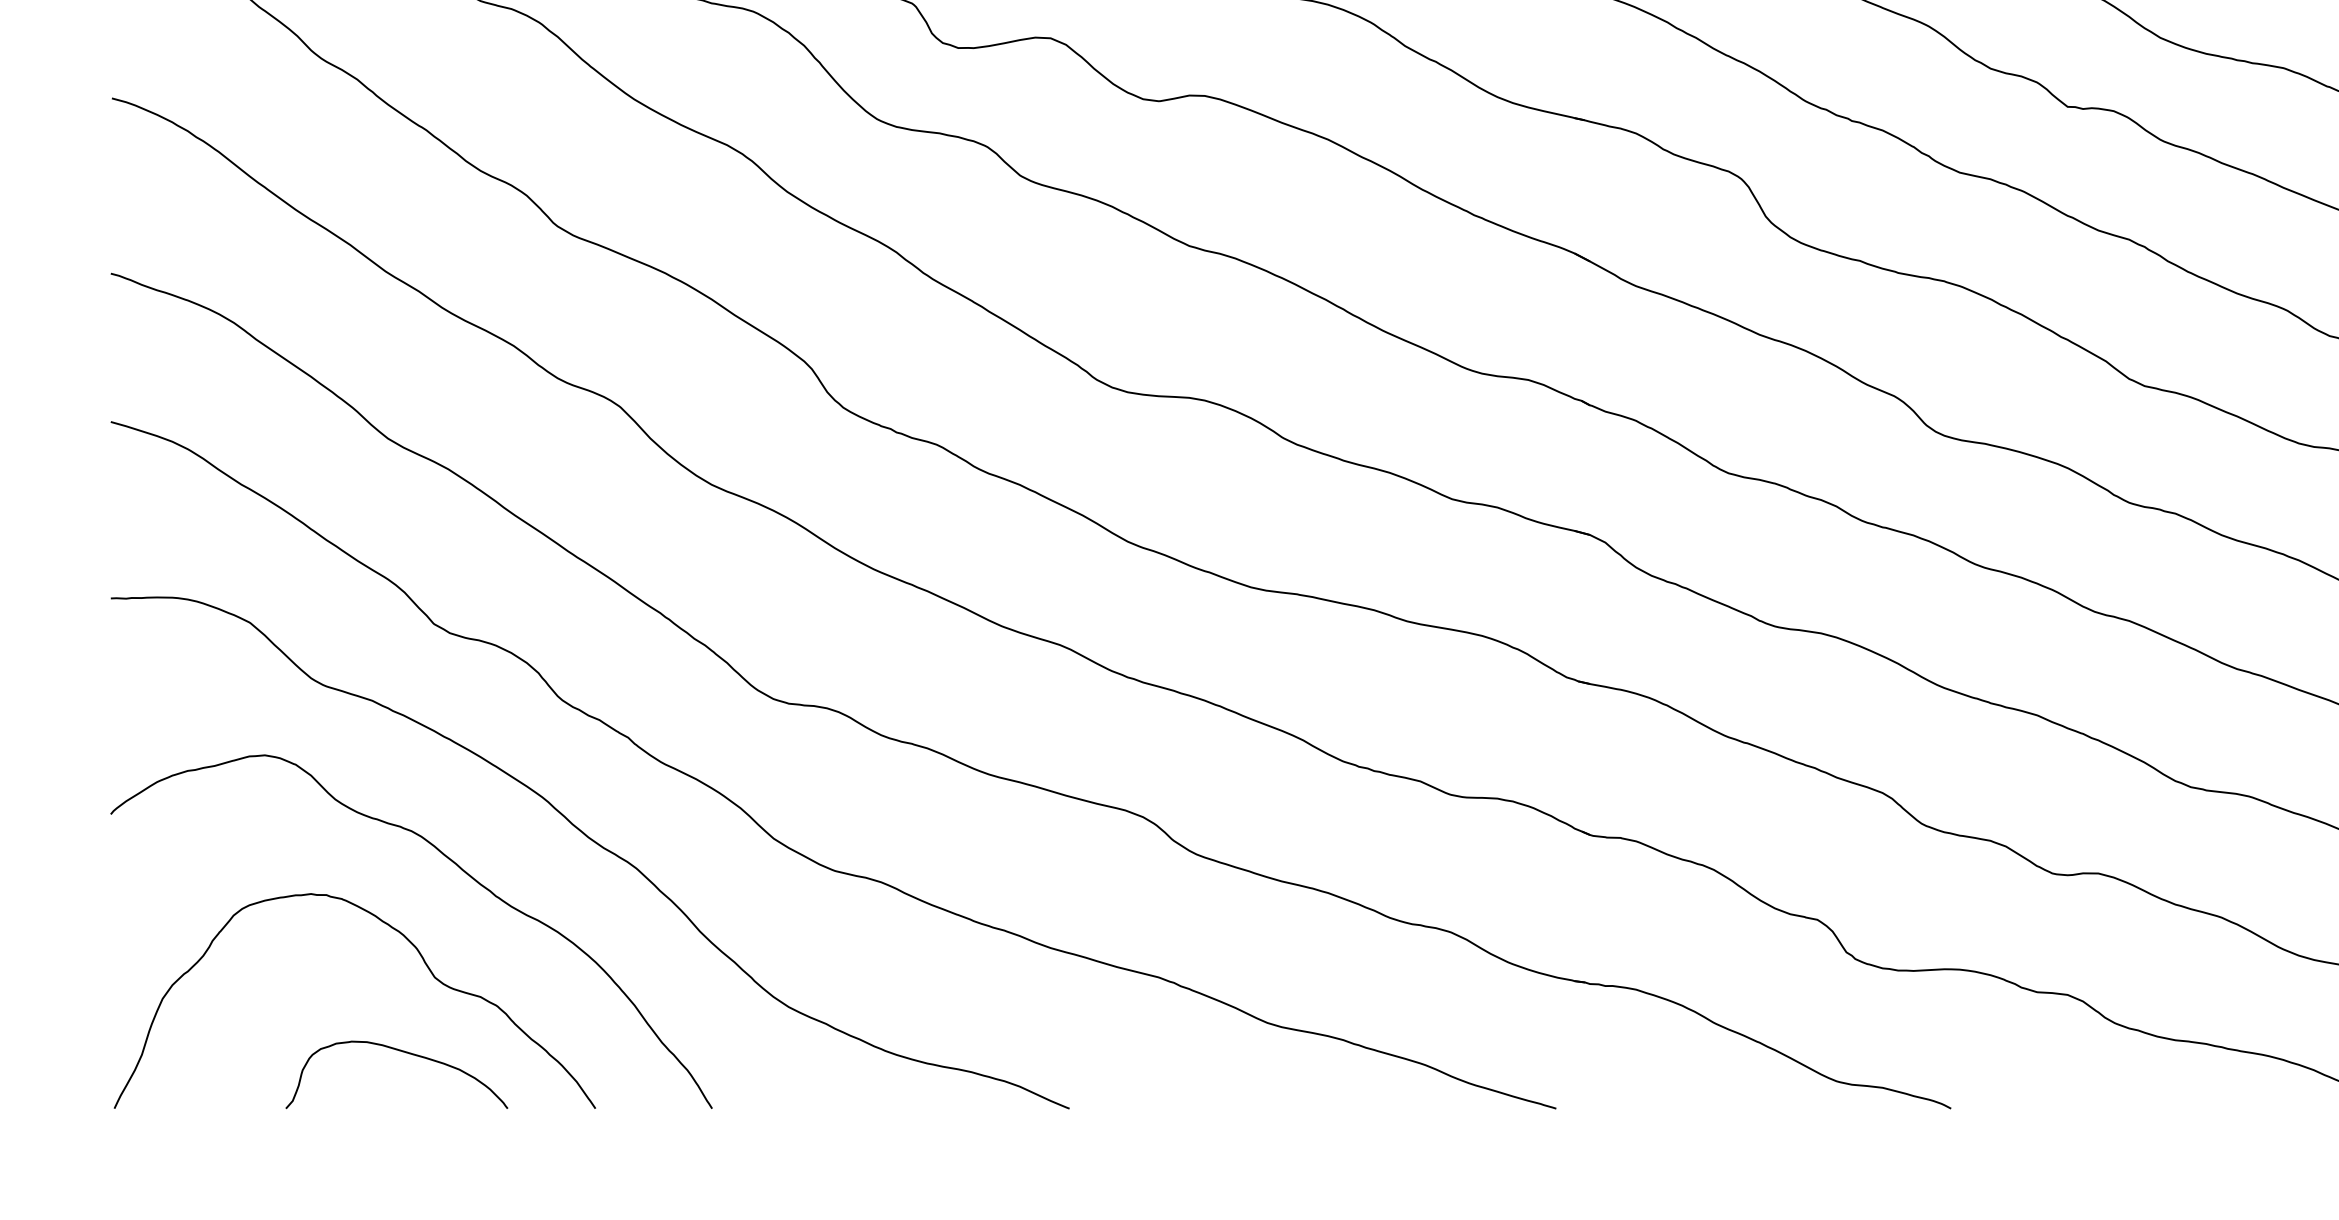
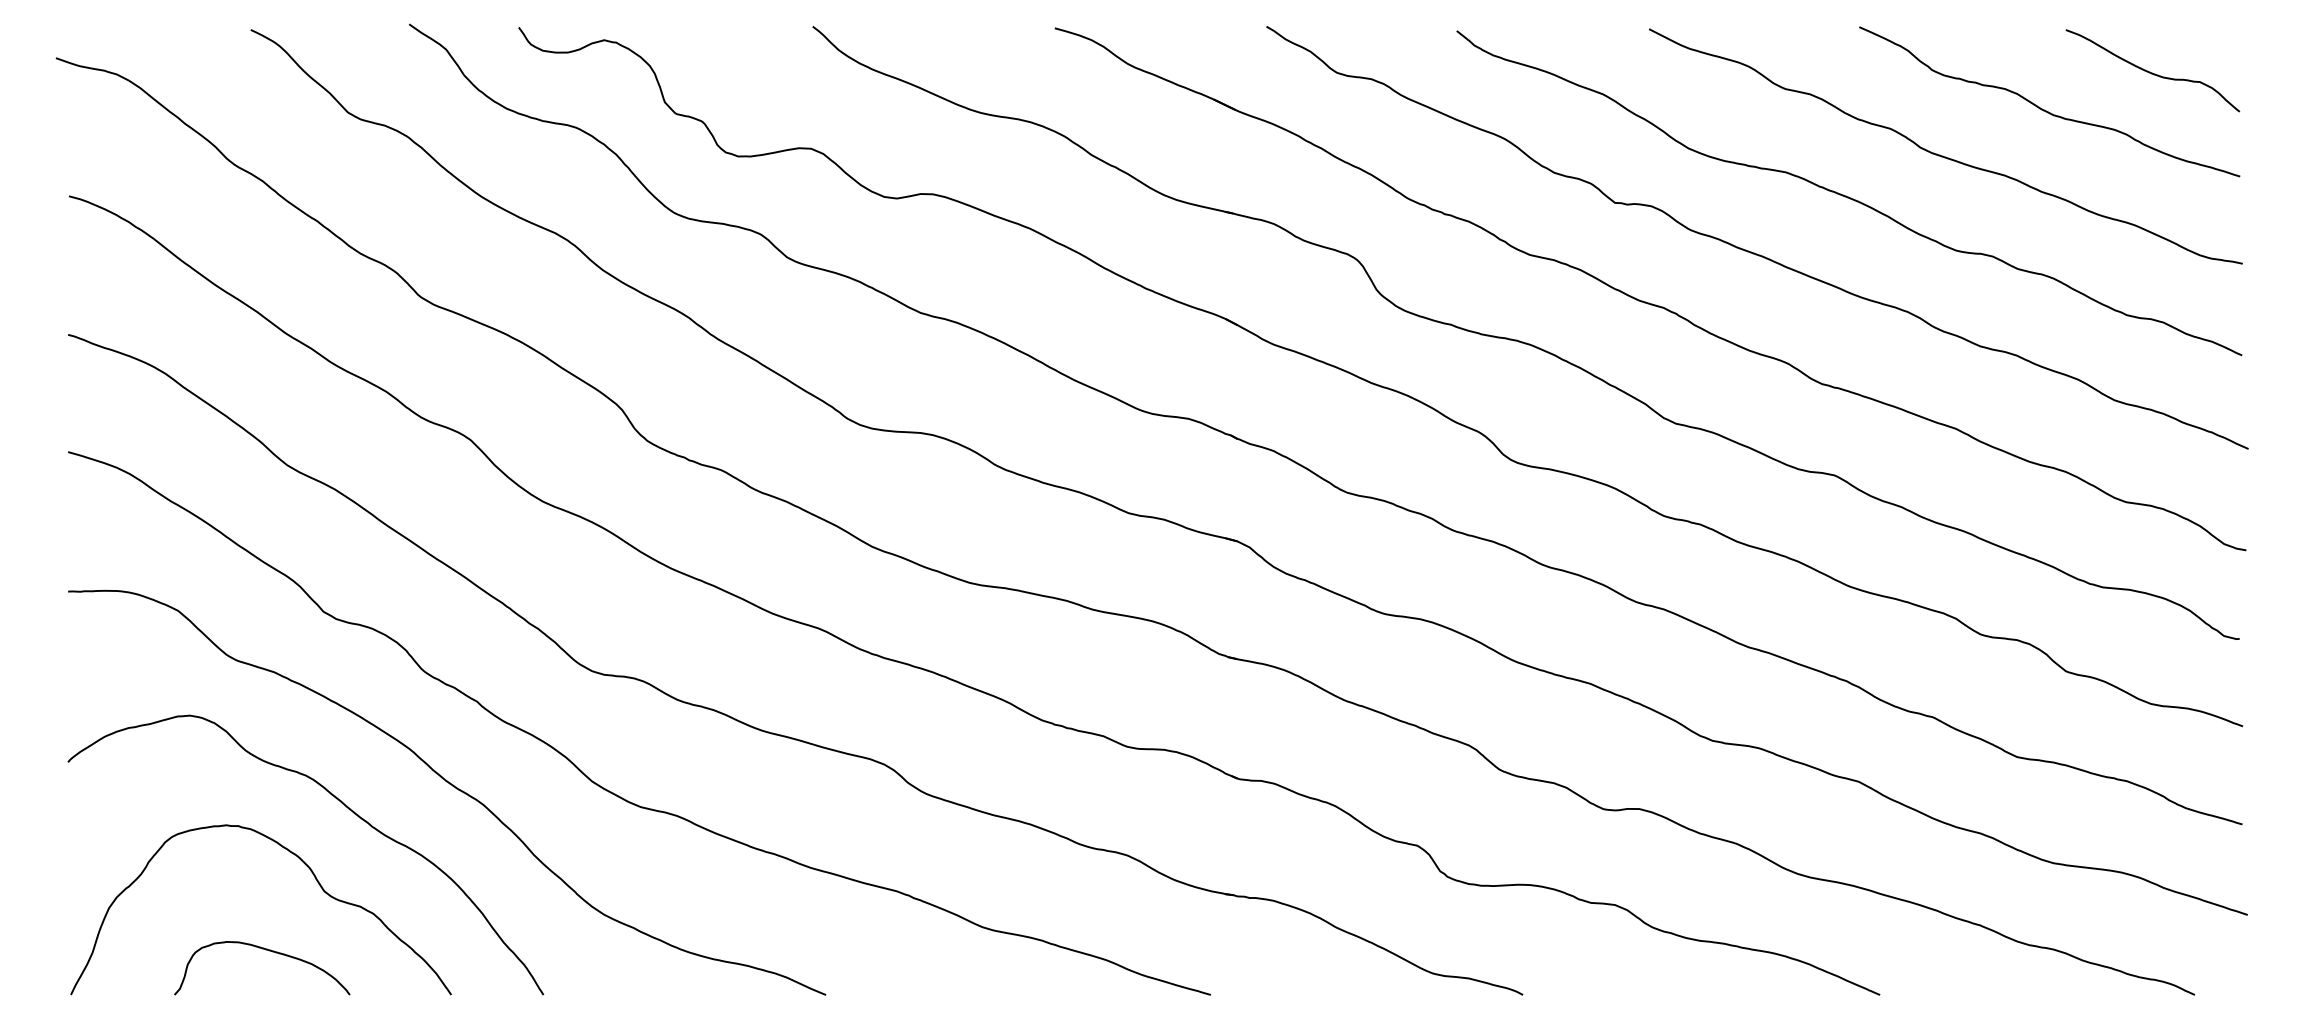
curve: (400, 1052) -> (265, 950), moved

